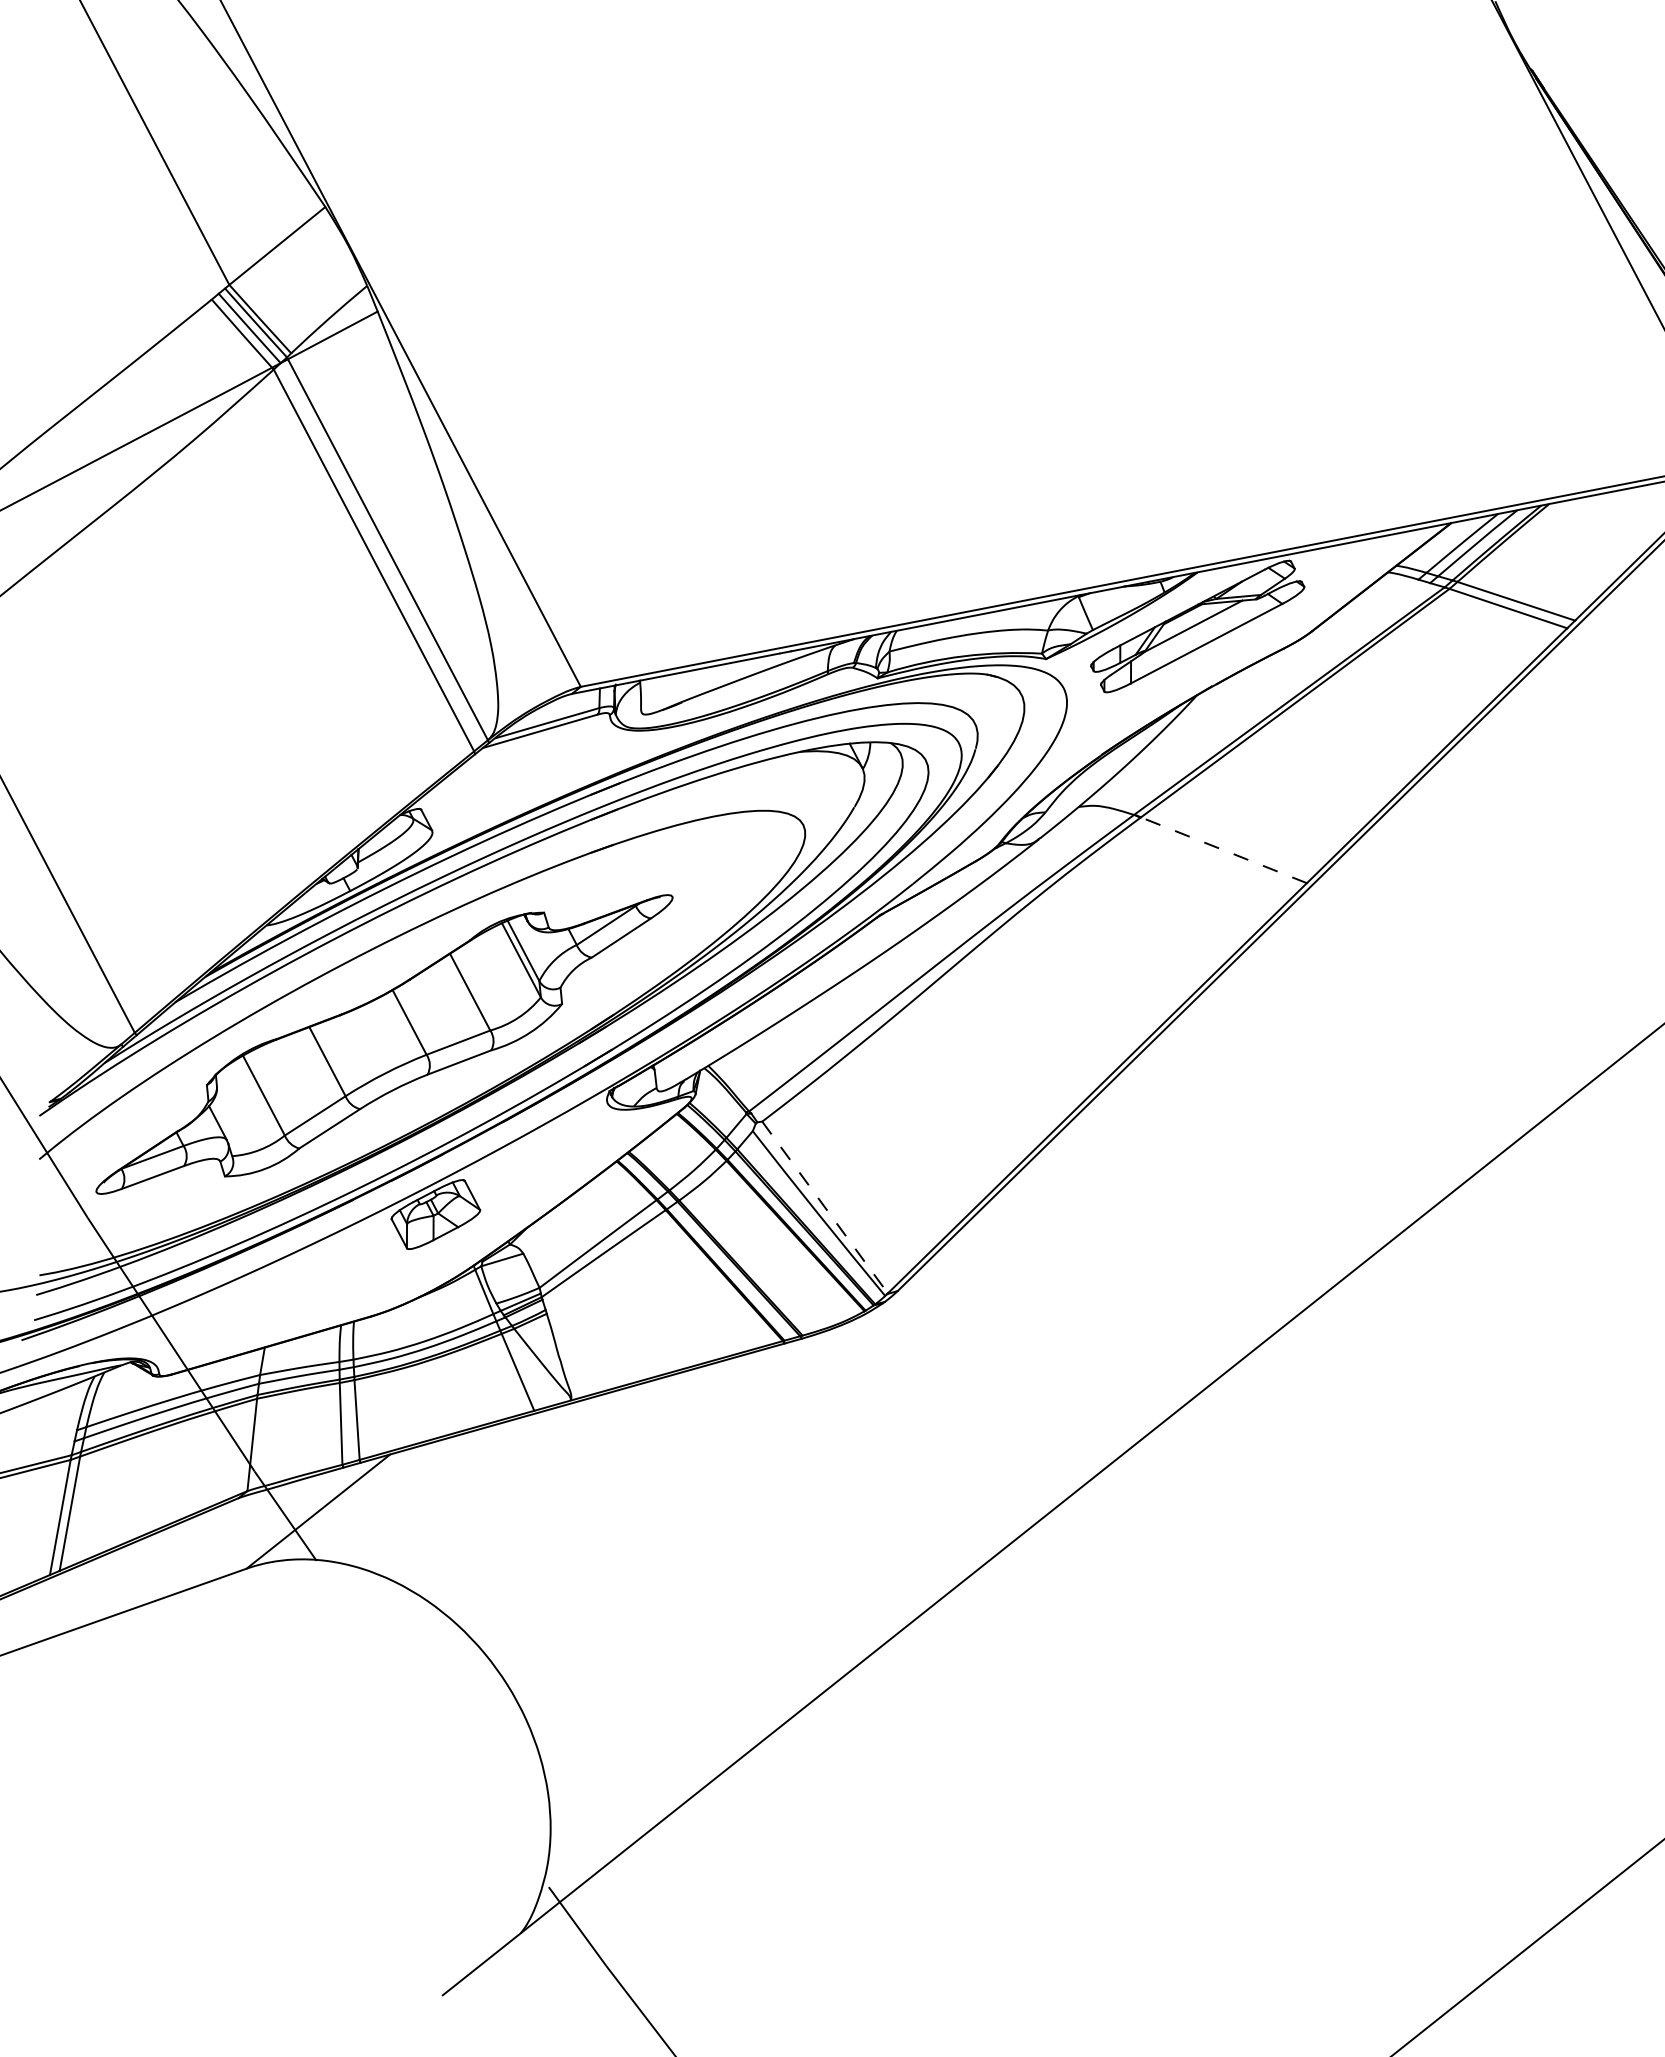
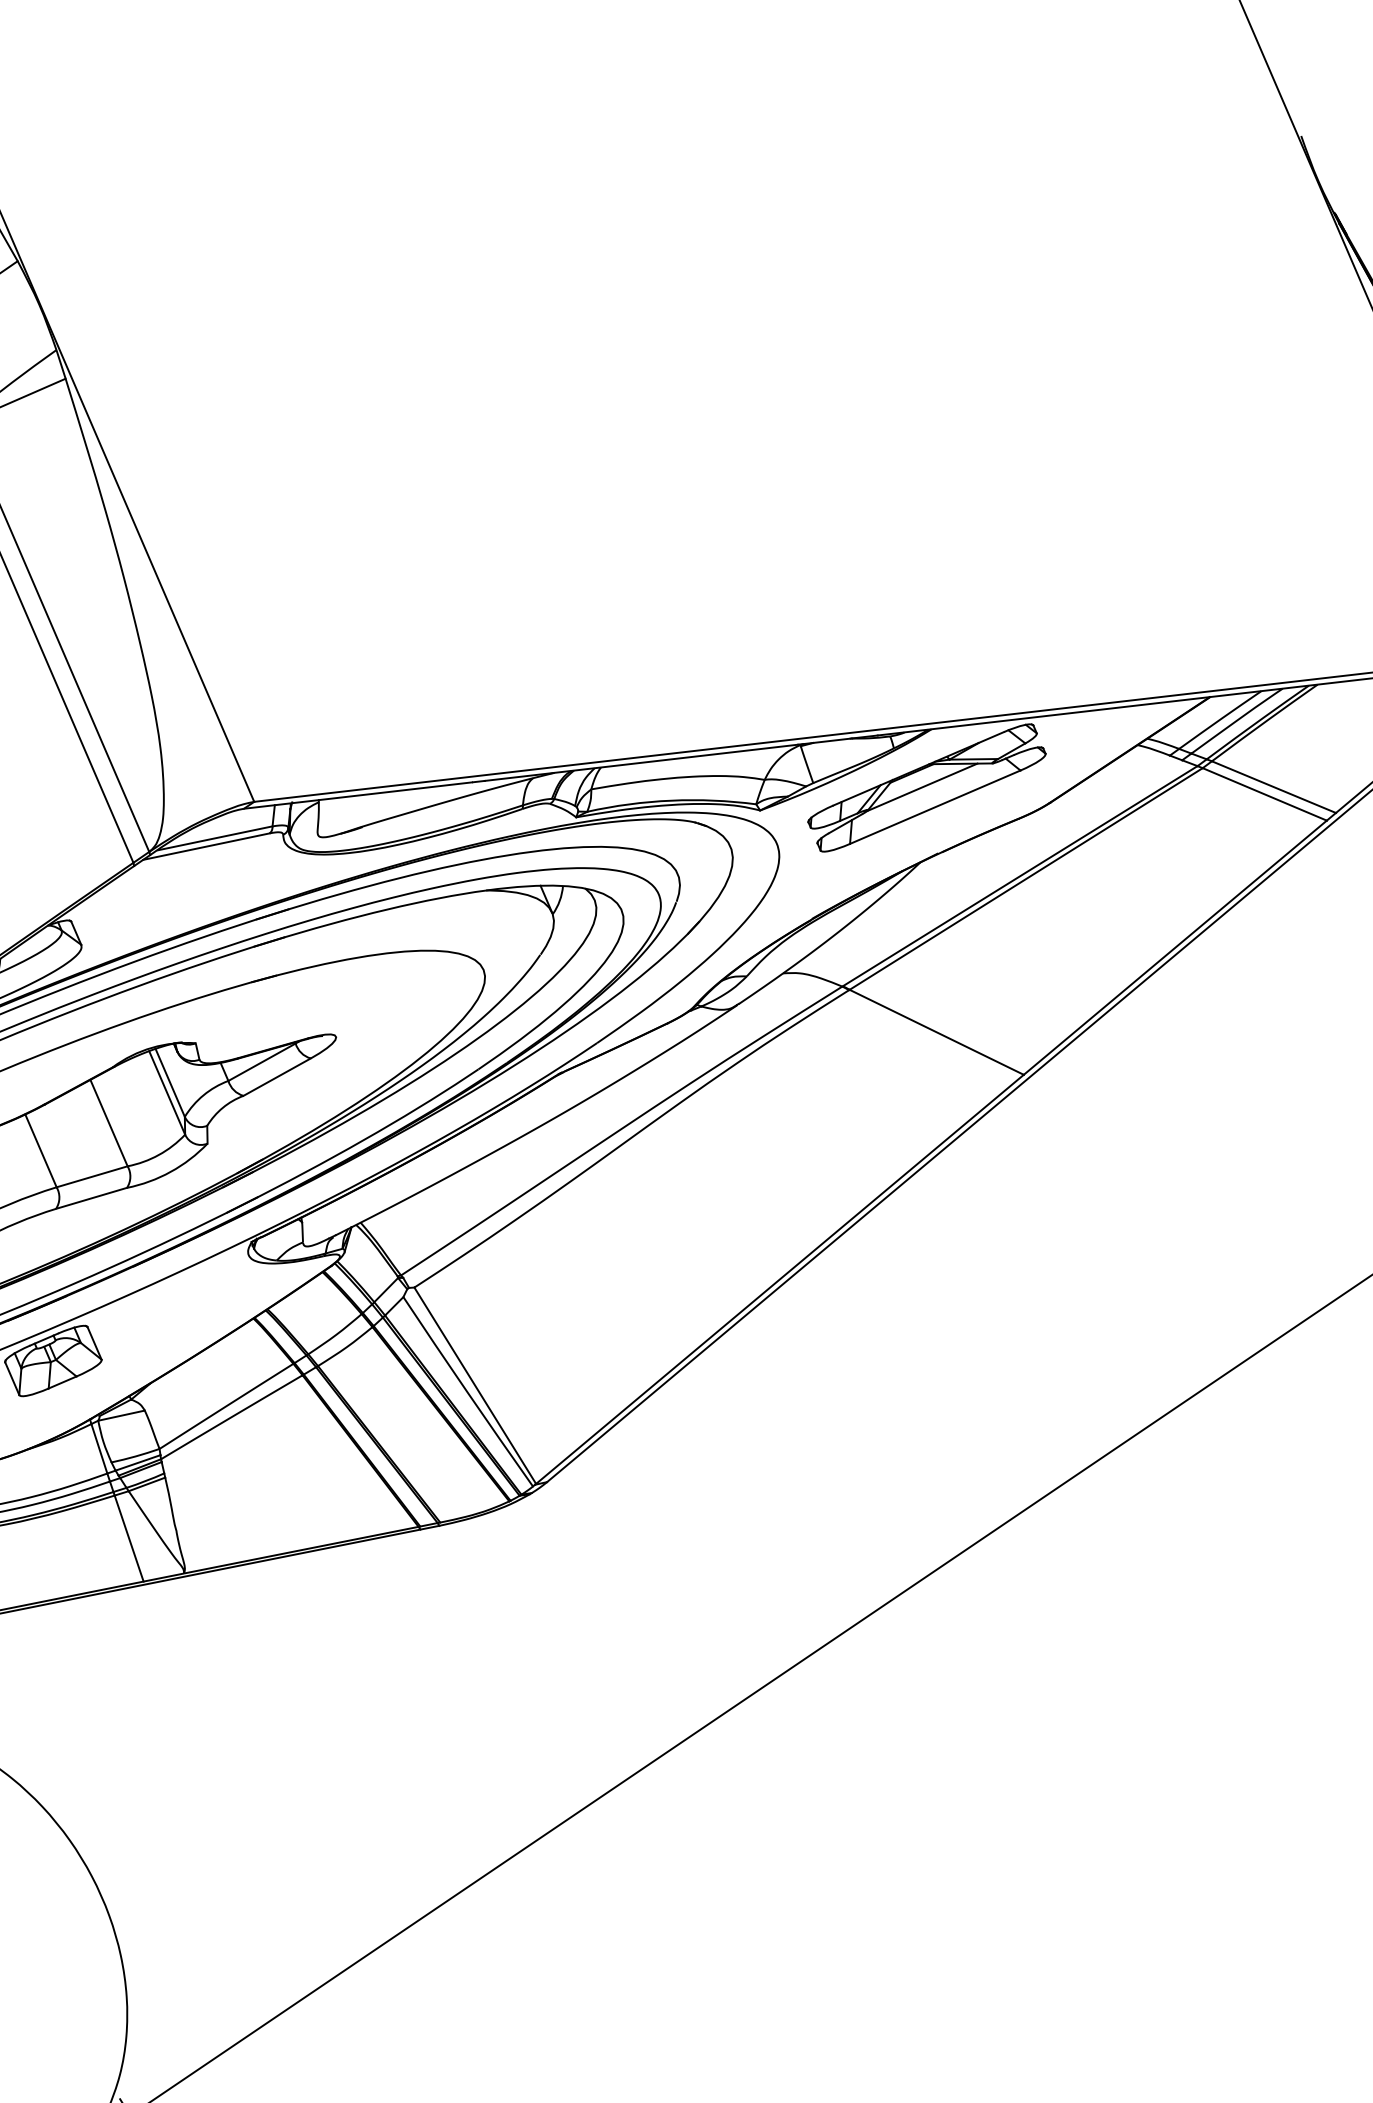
line: (1223, 850) -> (936, 1032), dashed -> solid
line: (825, 1207) -> (475, 1385), dashed -> solid

